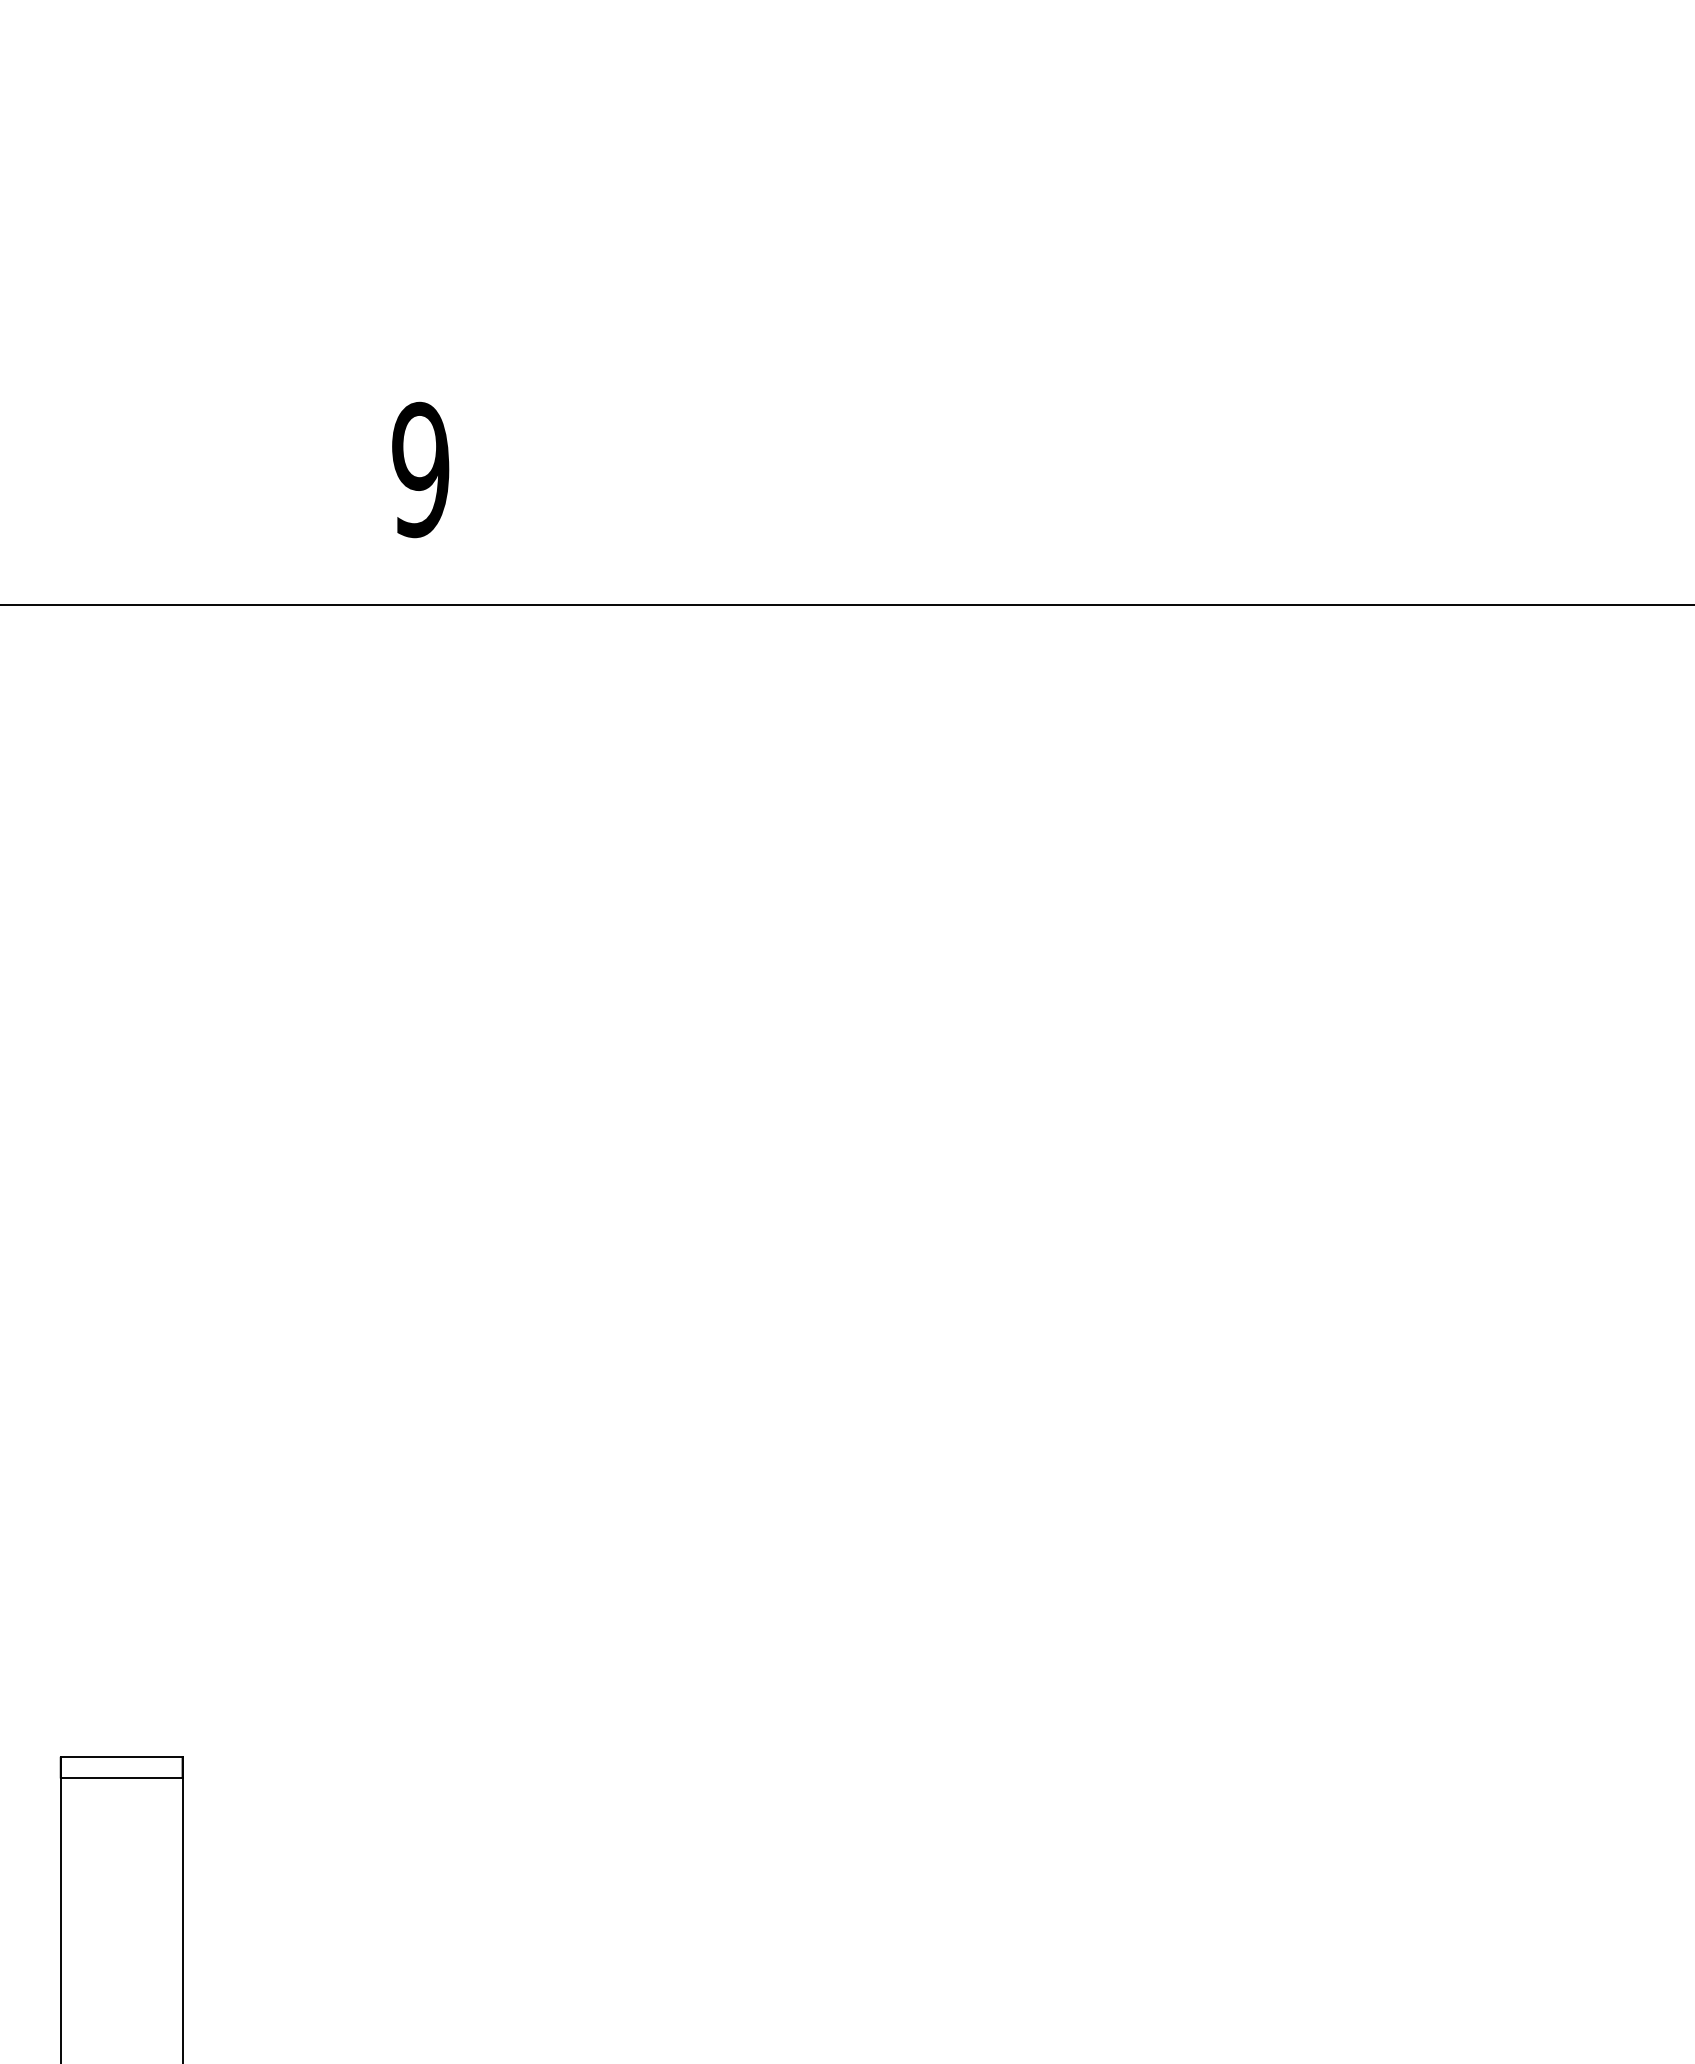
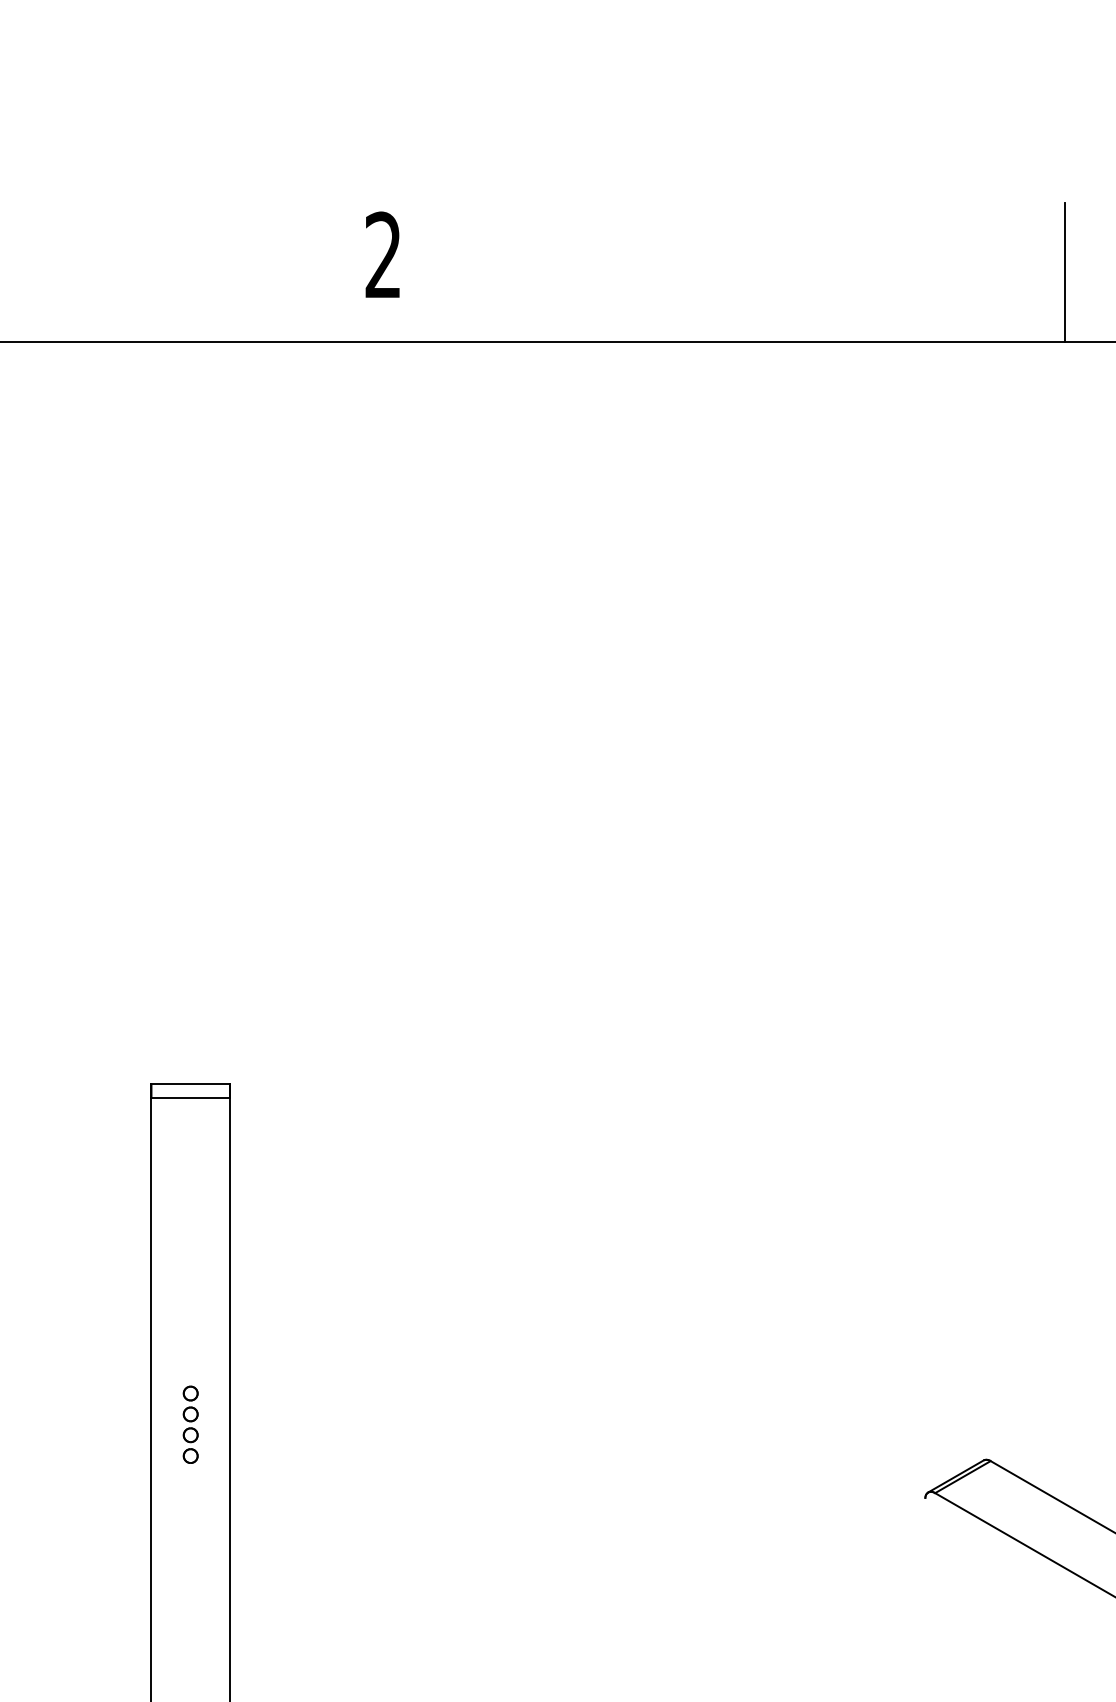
text: (420, 470) -> (383, 255), 9 -> 2
line: (1477, 496) -> (1064, 272), added

